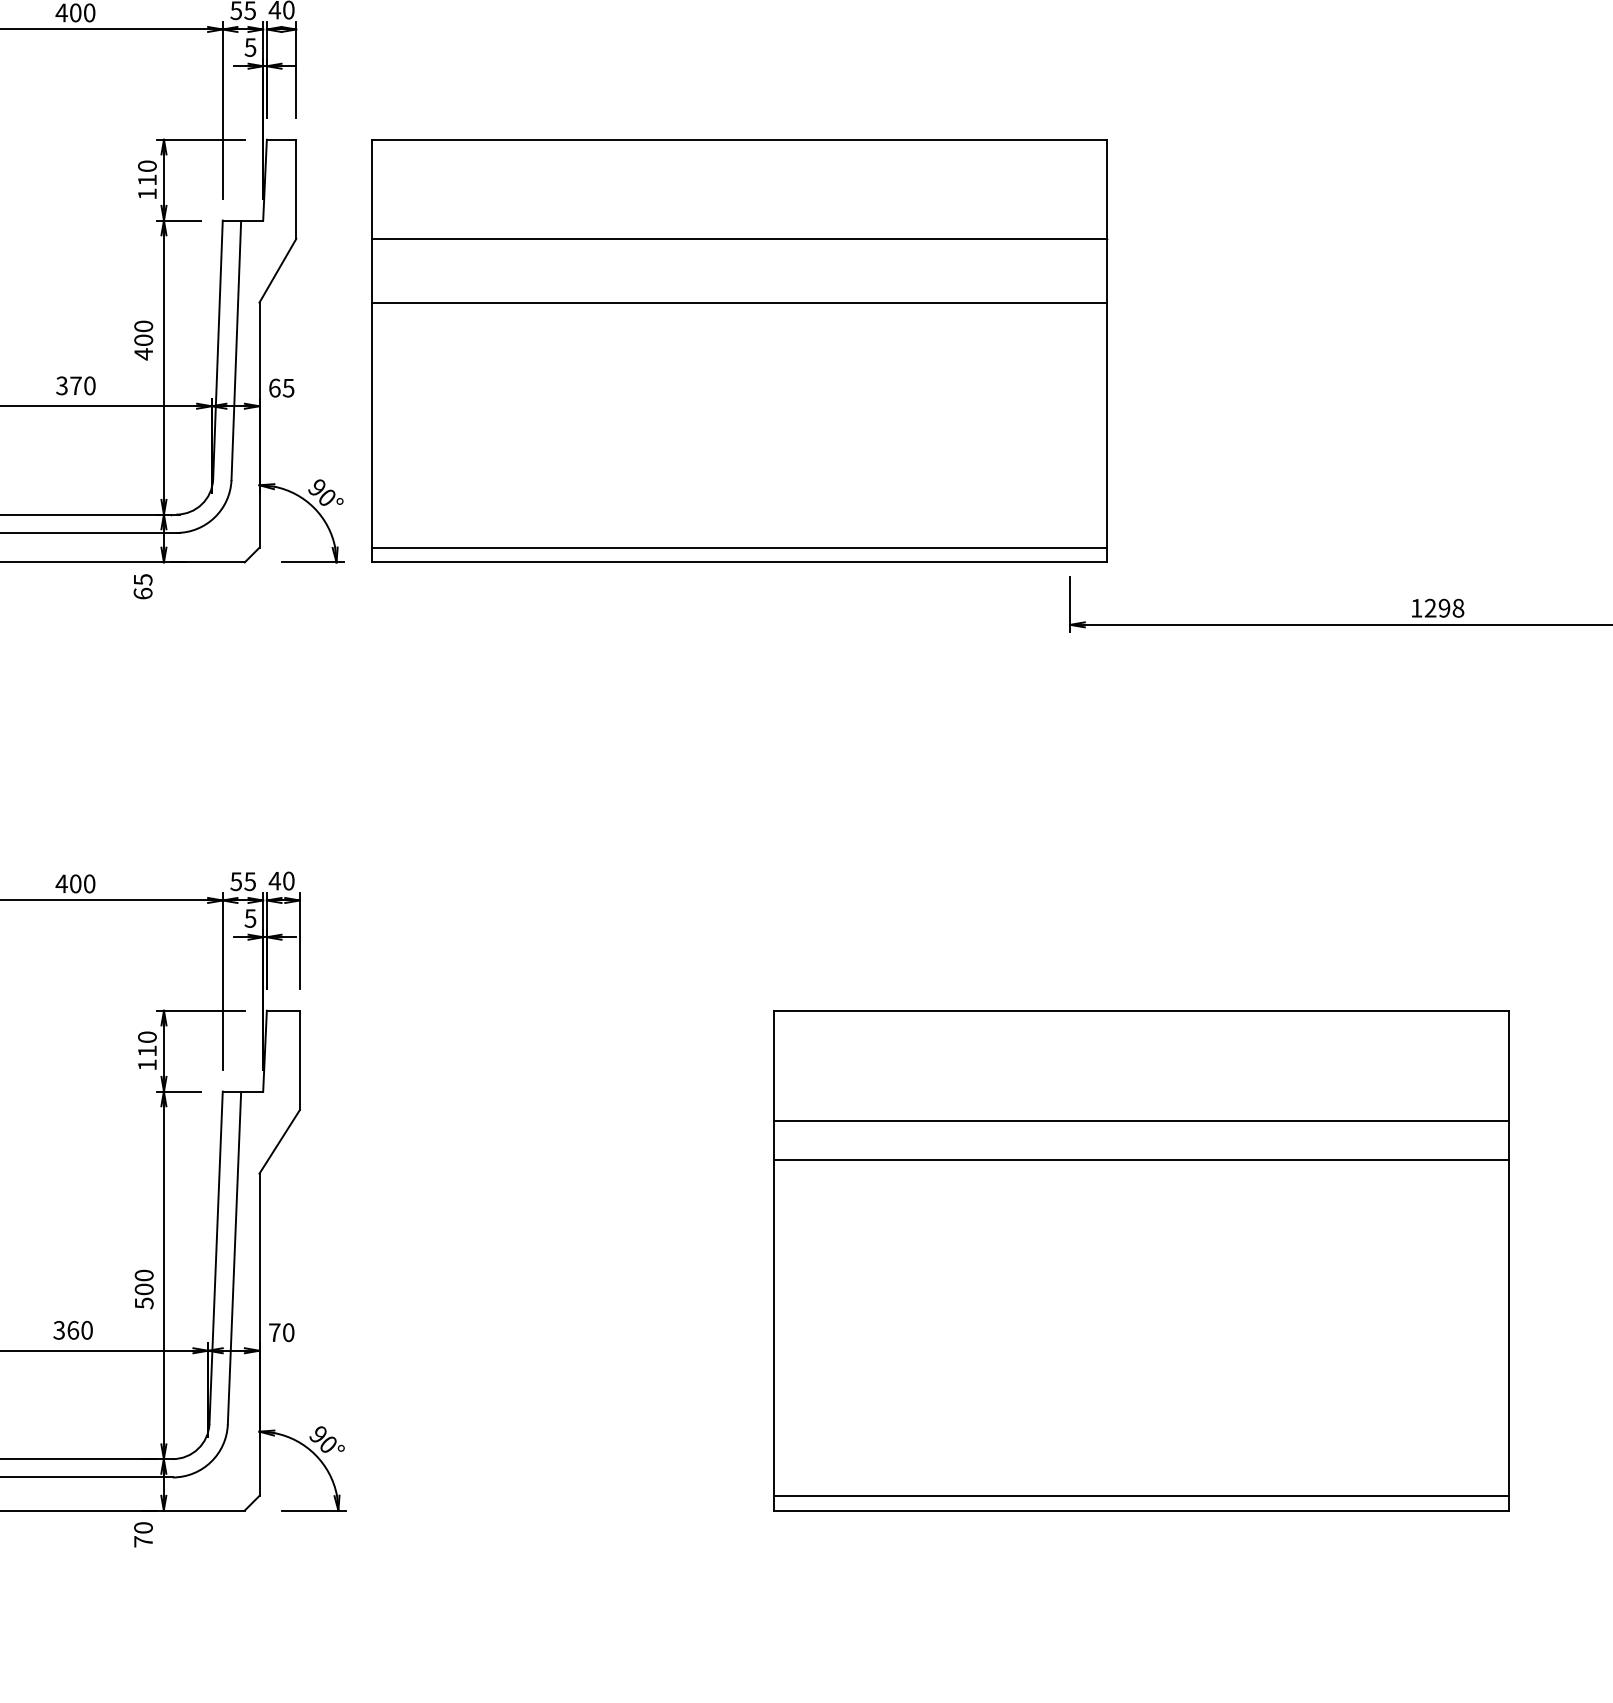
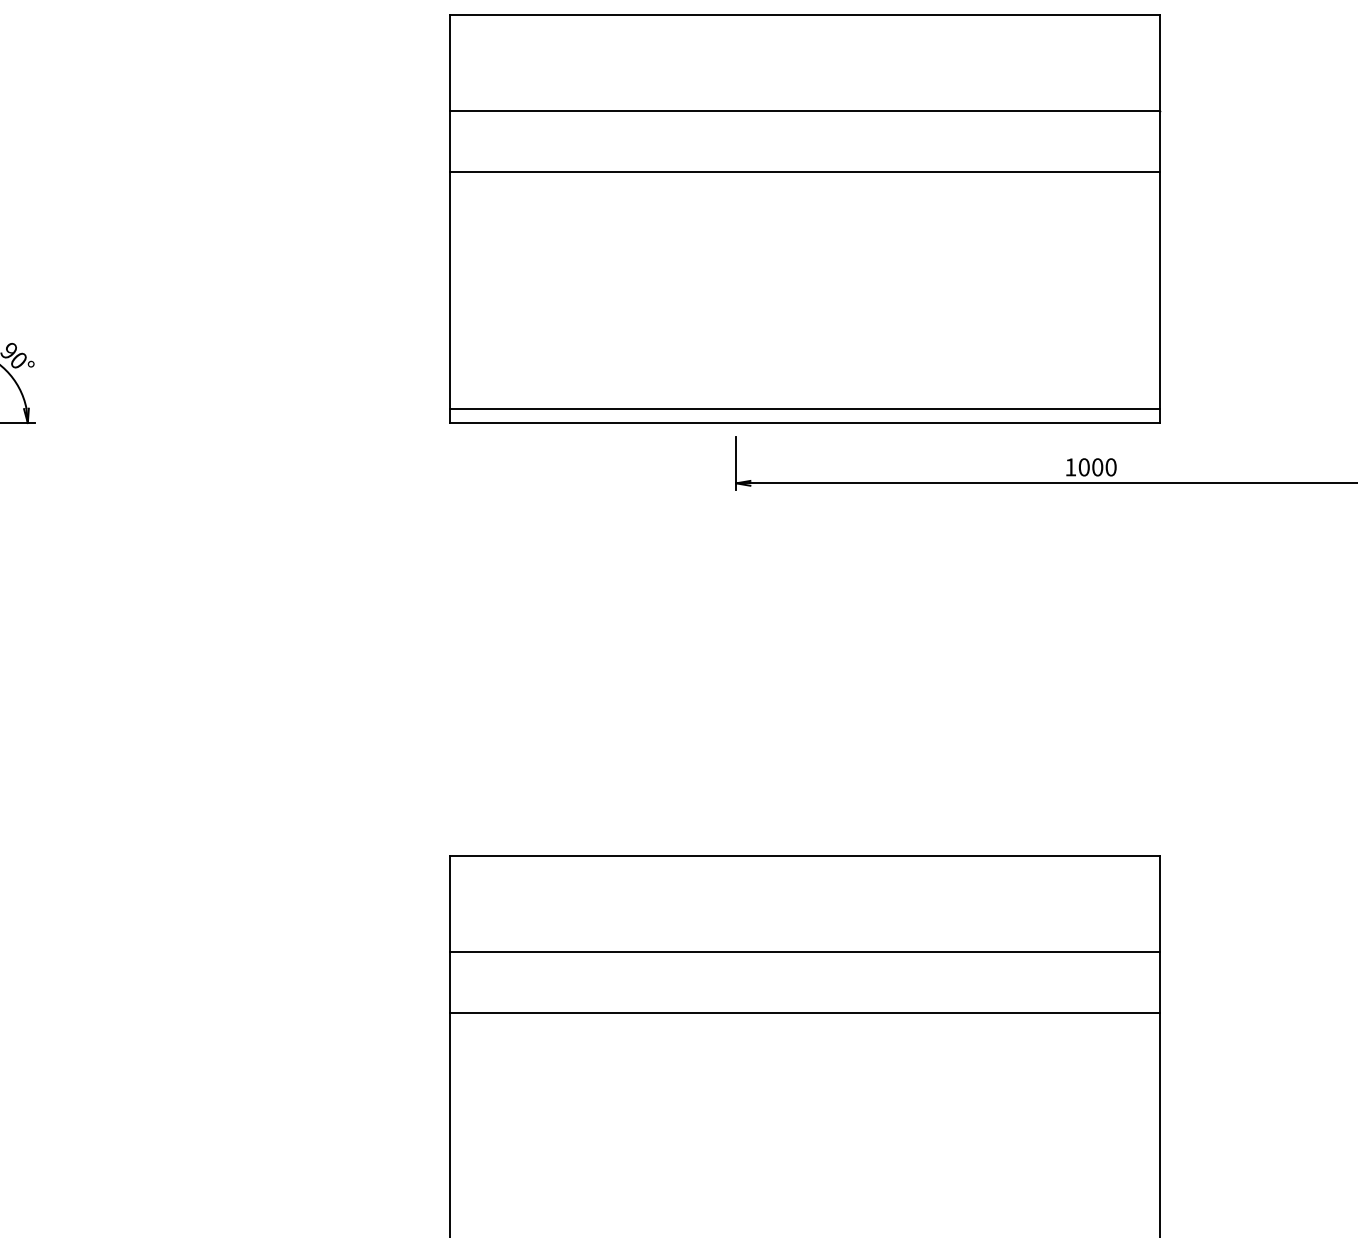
part: (739, 350) -> (805, 218), moved
text: (1444, 608) -> (1097, 467), 1298 -> 1000
line: (1141, 1120) -> (805, 1013), moved
line: (1141, 1159) -> (805, 951), moved

